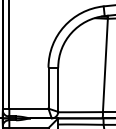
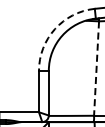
arc: (64, 26) -> (55, 29), solid -> dashed
line: (105, 65) -> (96, 68), solid -> dashed

